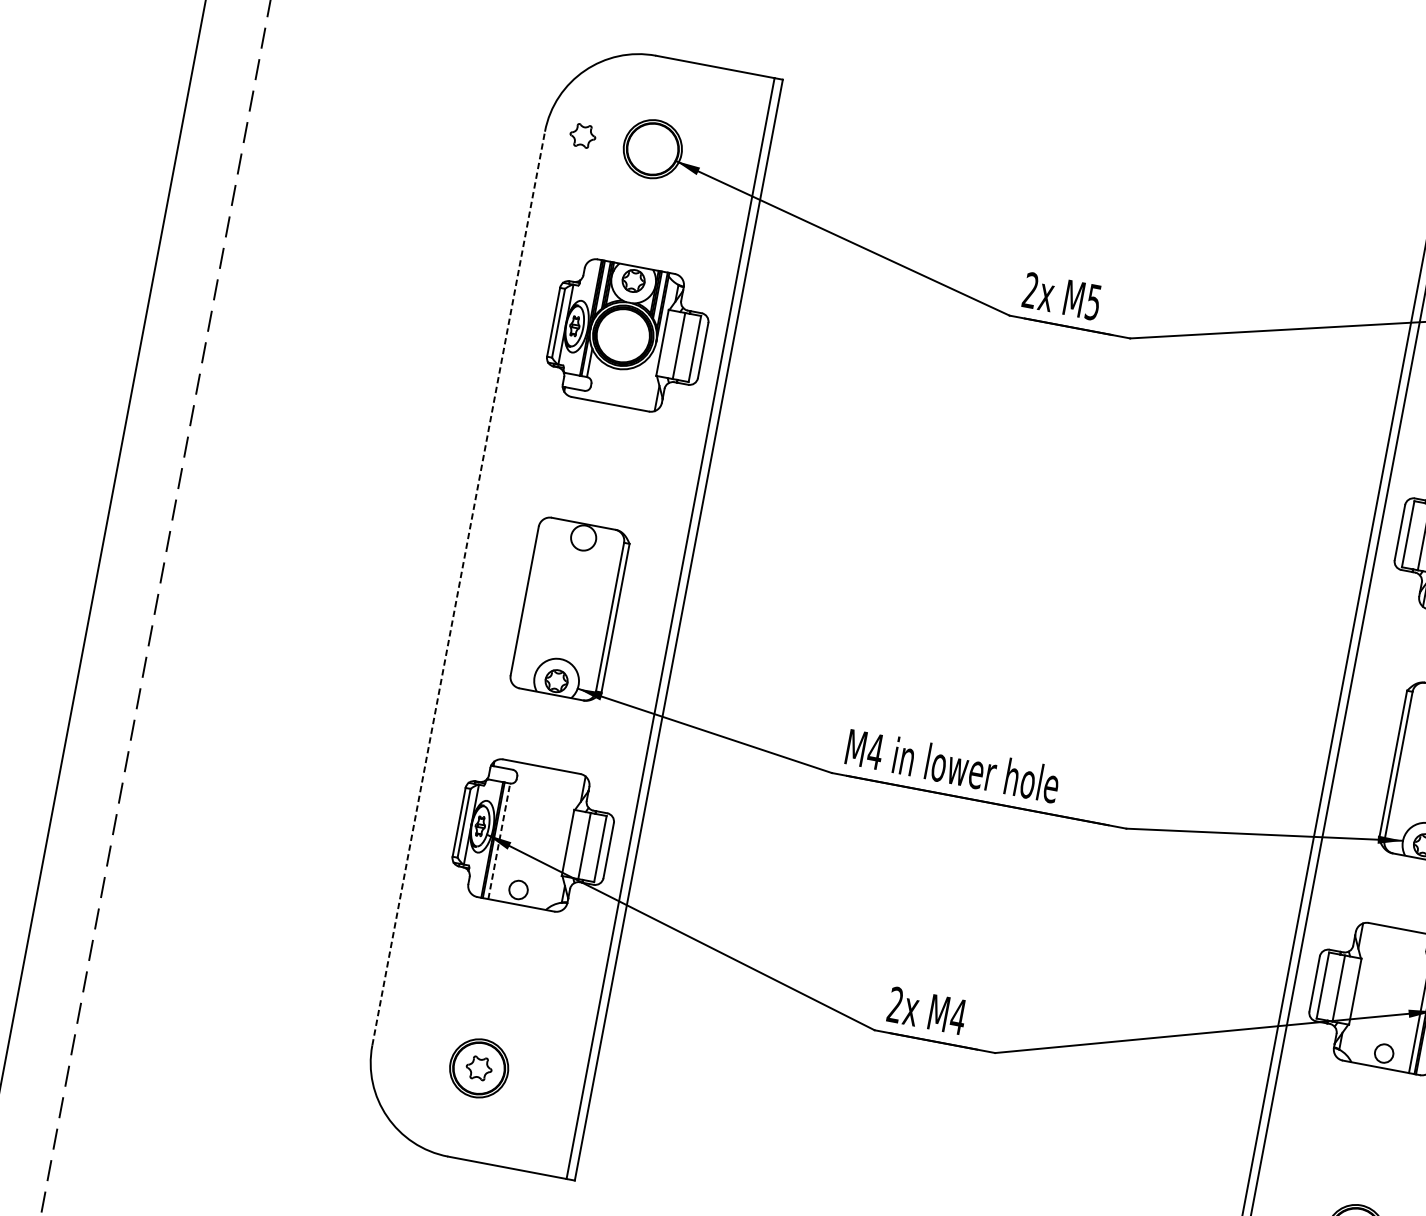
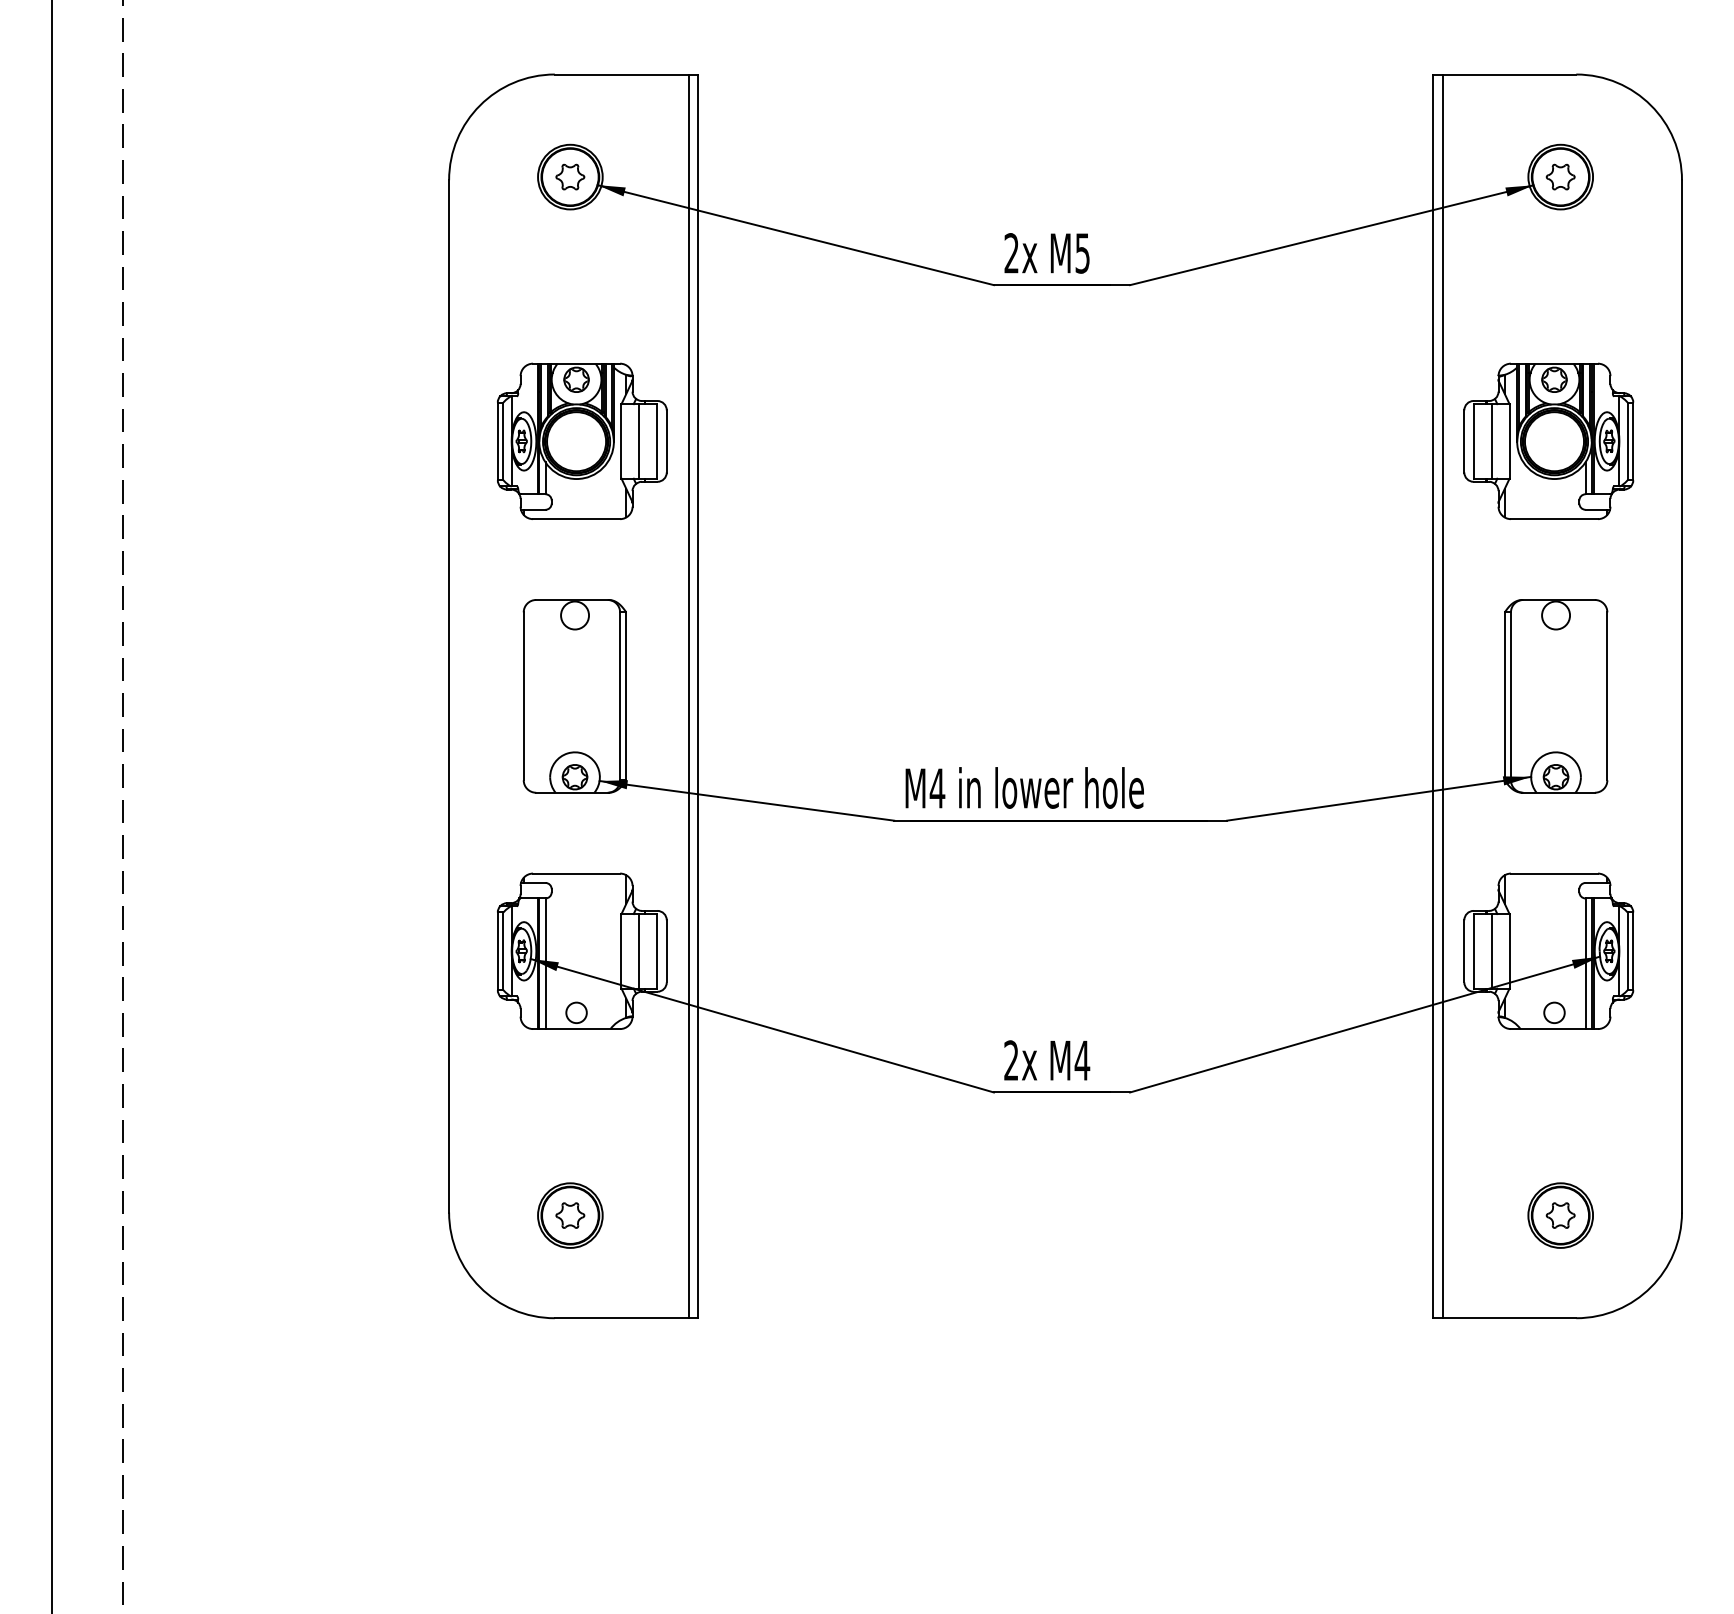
part: (583, 135) -> (570, 176), moved
part: (628, 335) -> (582, 440), moved
line: (459, 587) -> (449, 695), dashed -> solid
line: (499, 841) -> (545, 963), dashed -> solid

